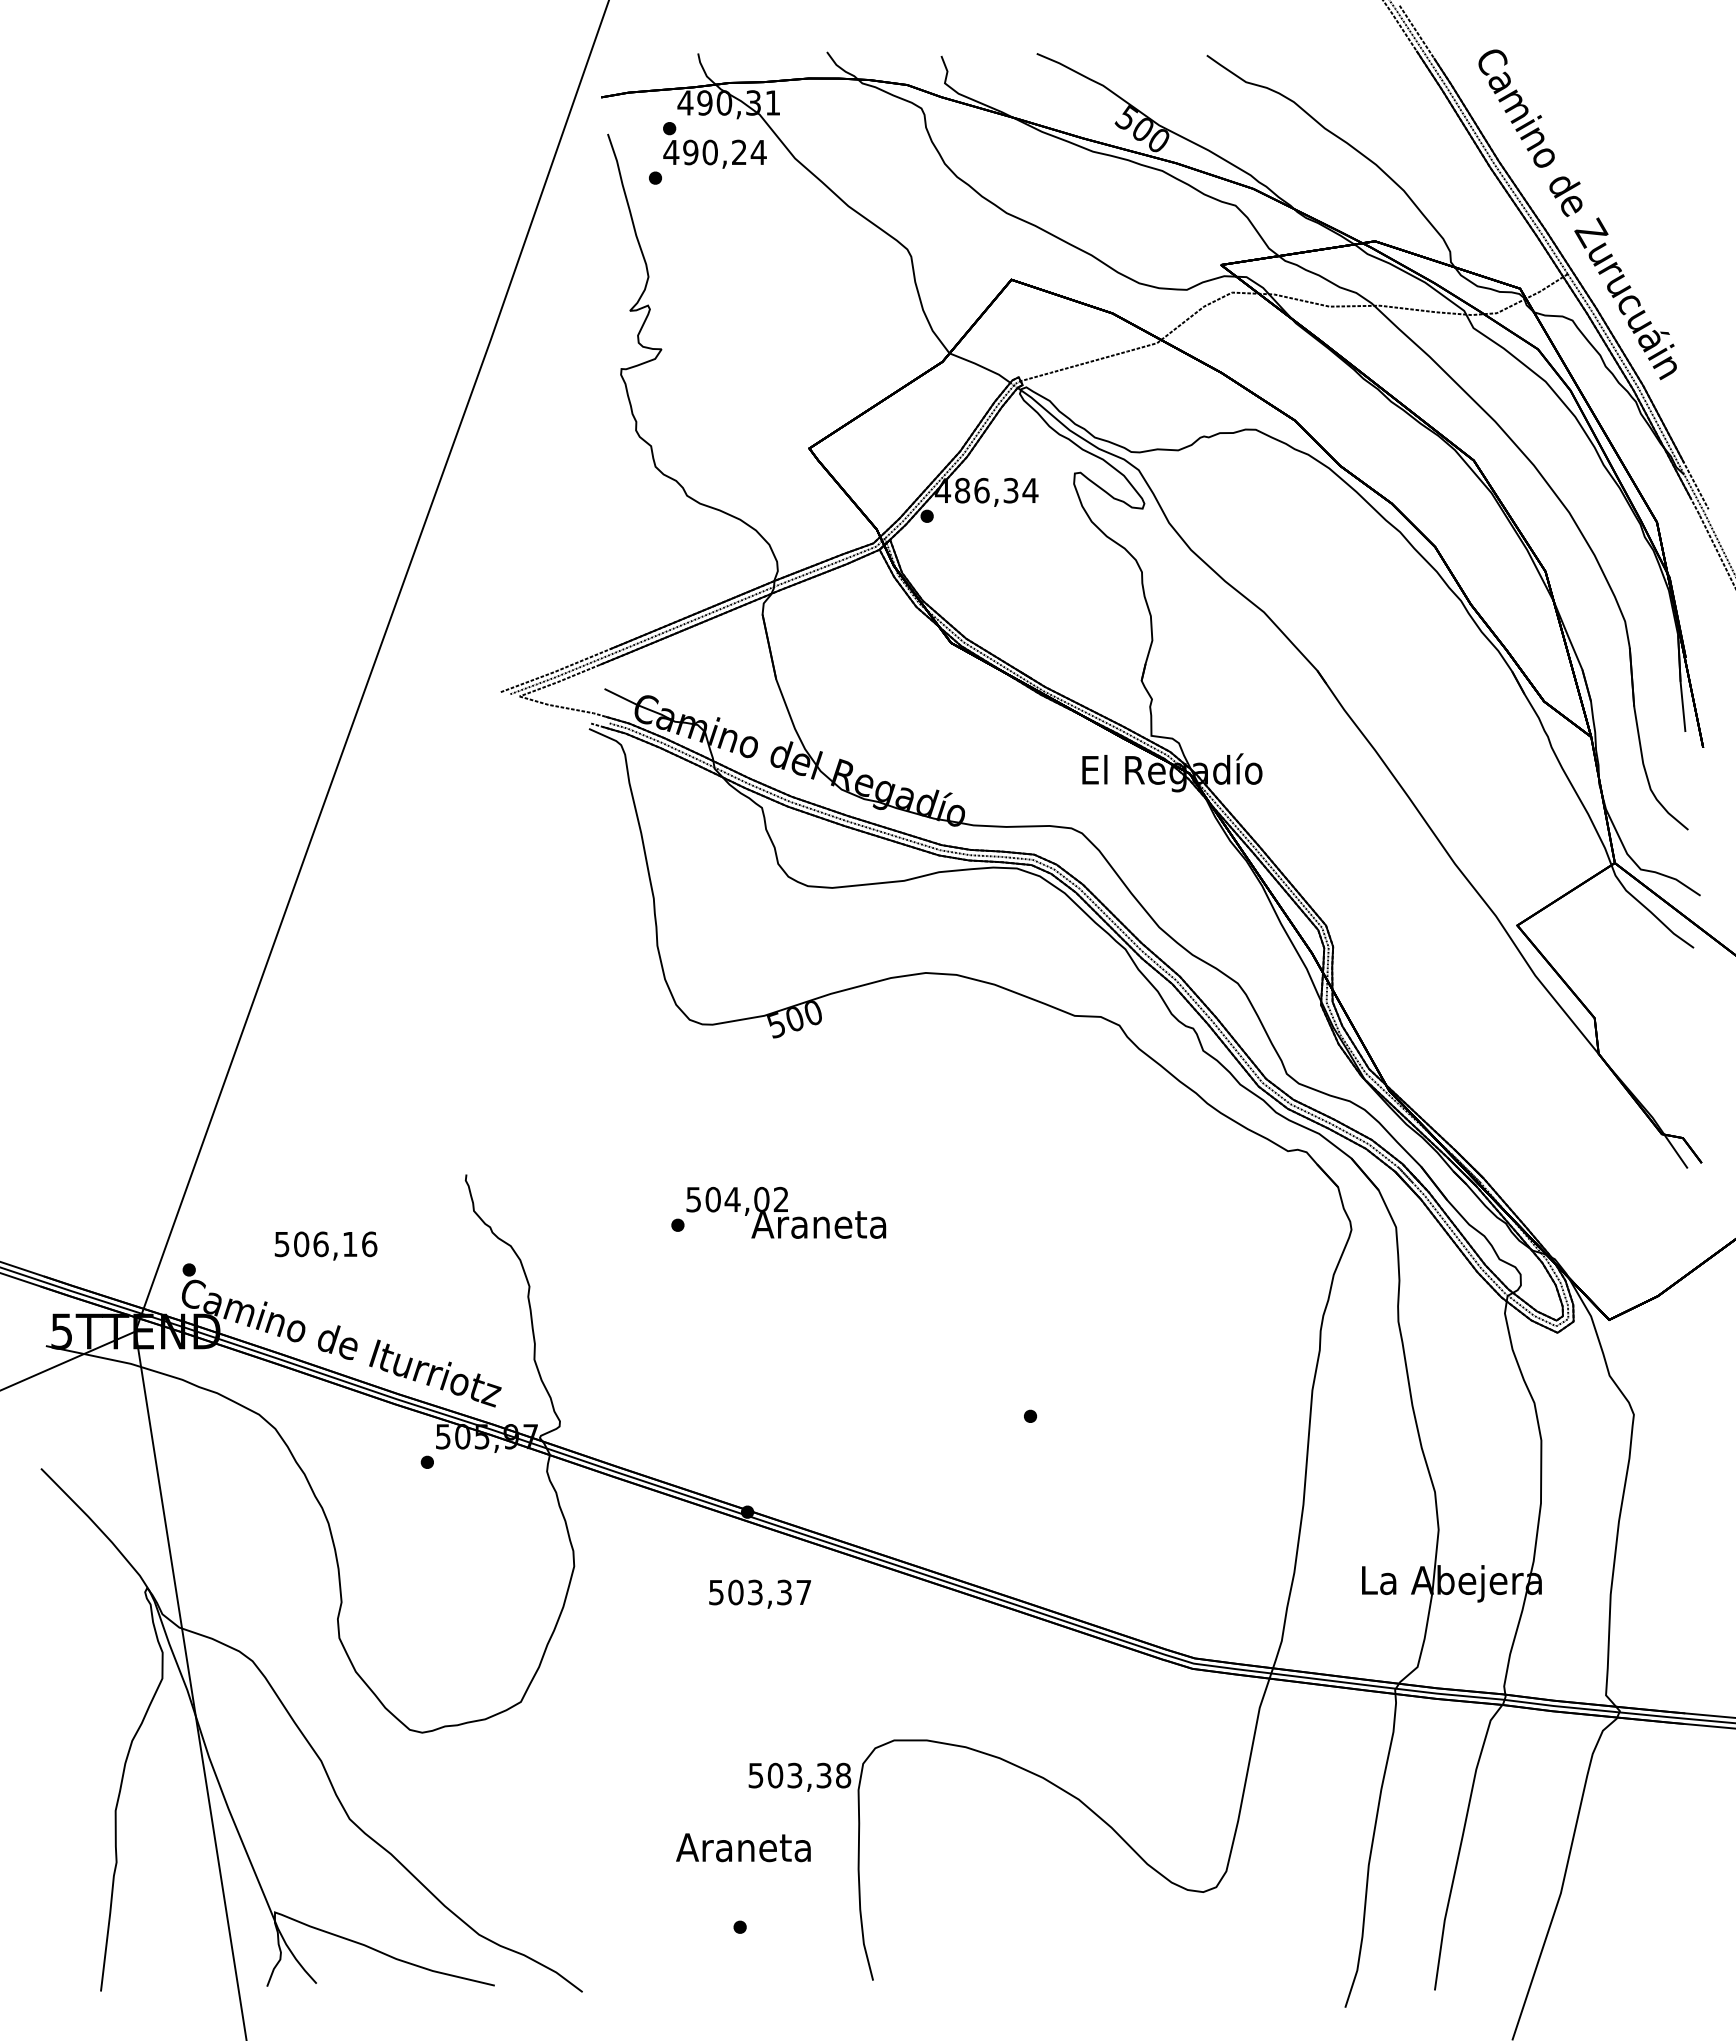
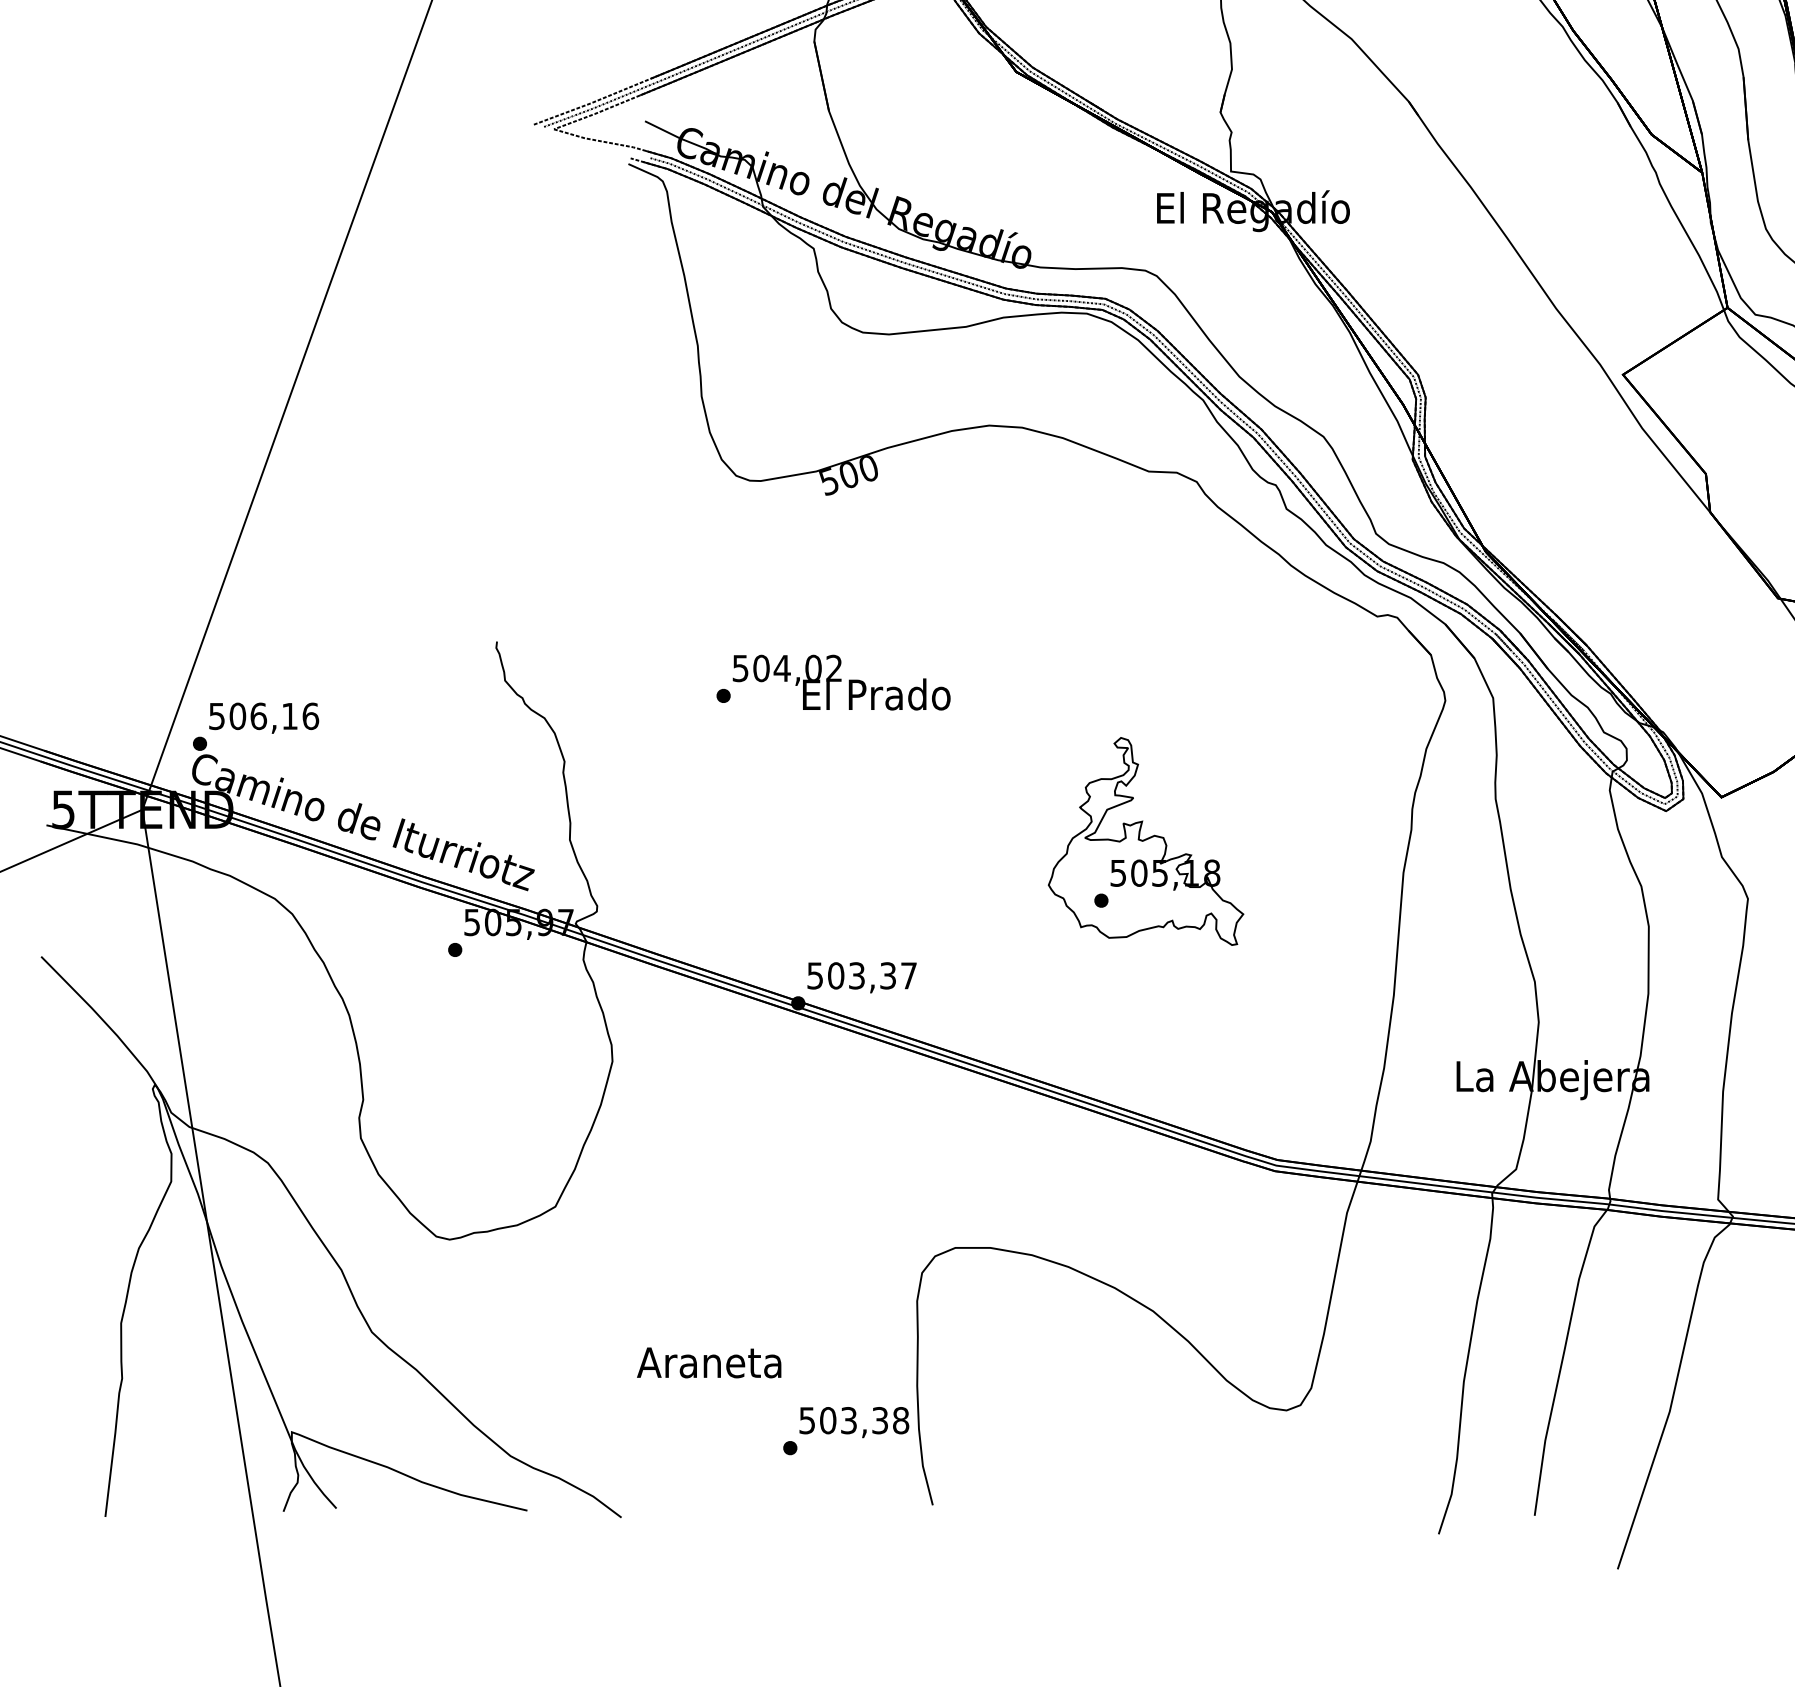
text: (820, 1223) -> (876, 694), Araneta -> El Prado
text: (325, 1245) -> (263, 717), moved
part: (1071, 1360) -> (1145, 840), added
text: (759, 1593) -> (861, 976), moved
text: (799, 1776) -> (853, 1421), moved
text: (743, 1847) -> (709, 1362), moved

